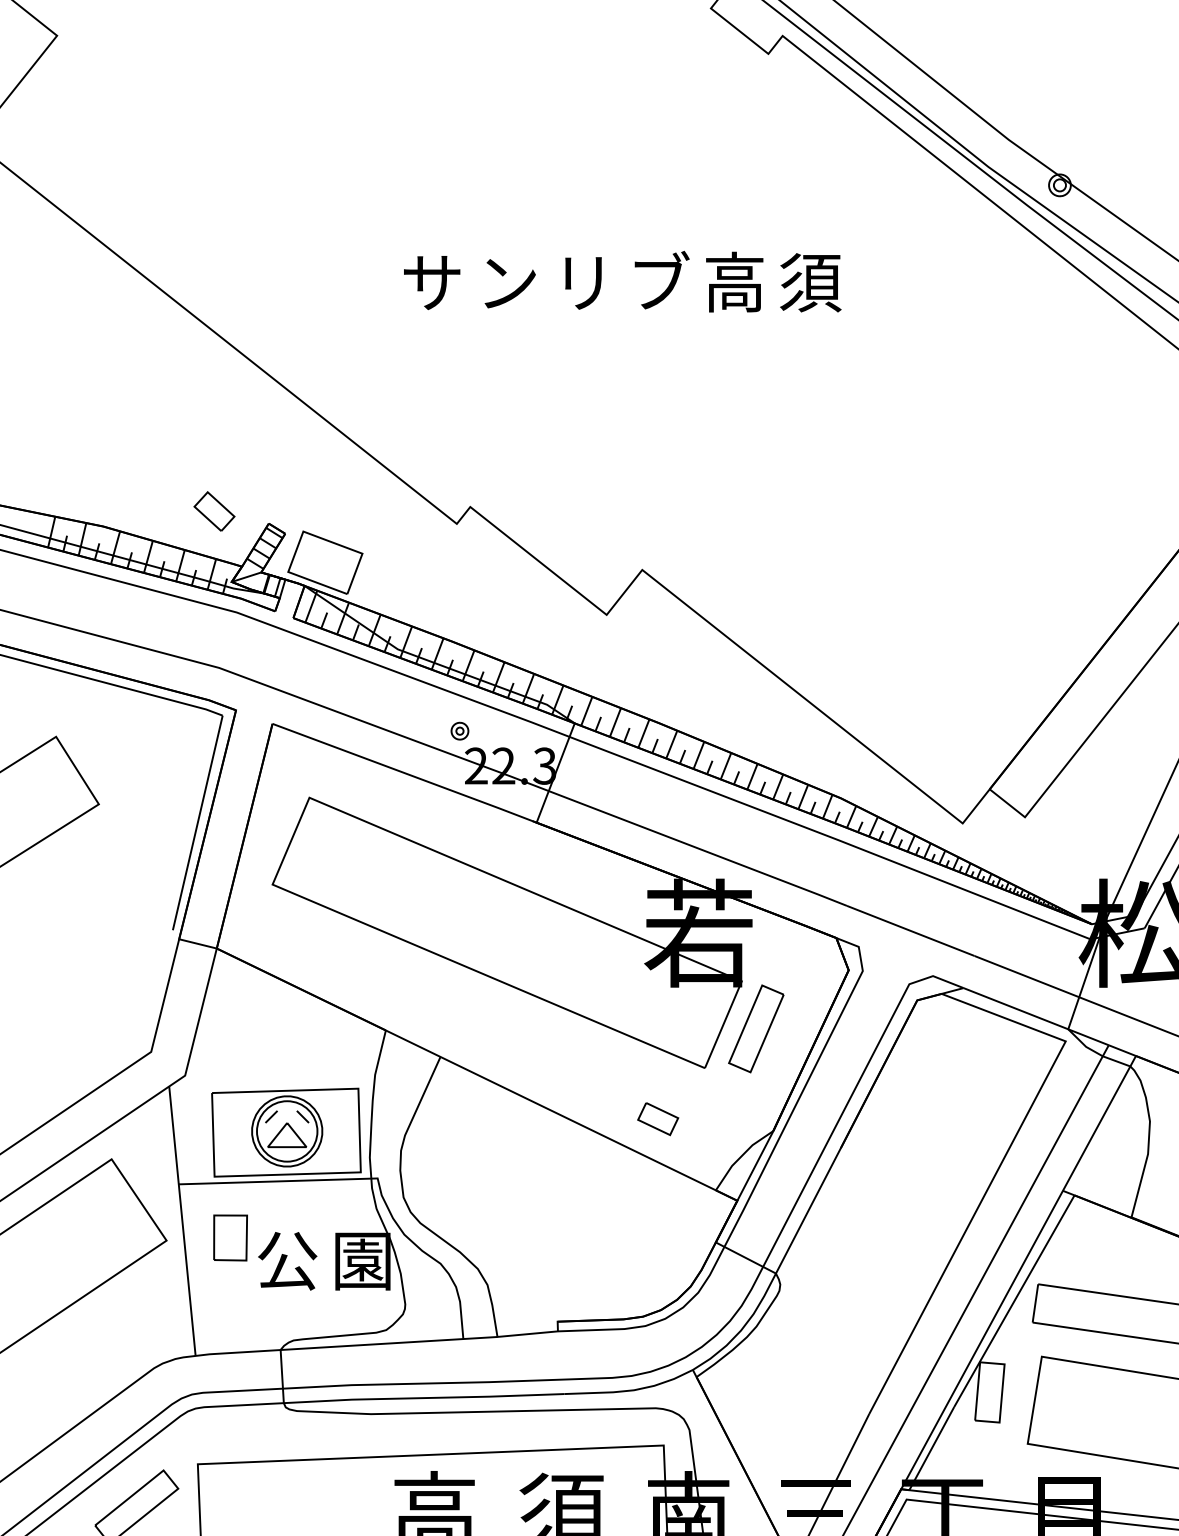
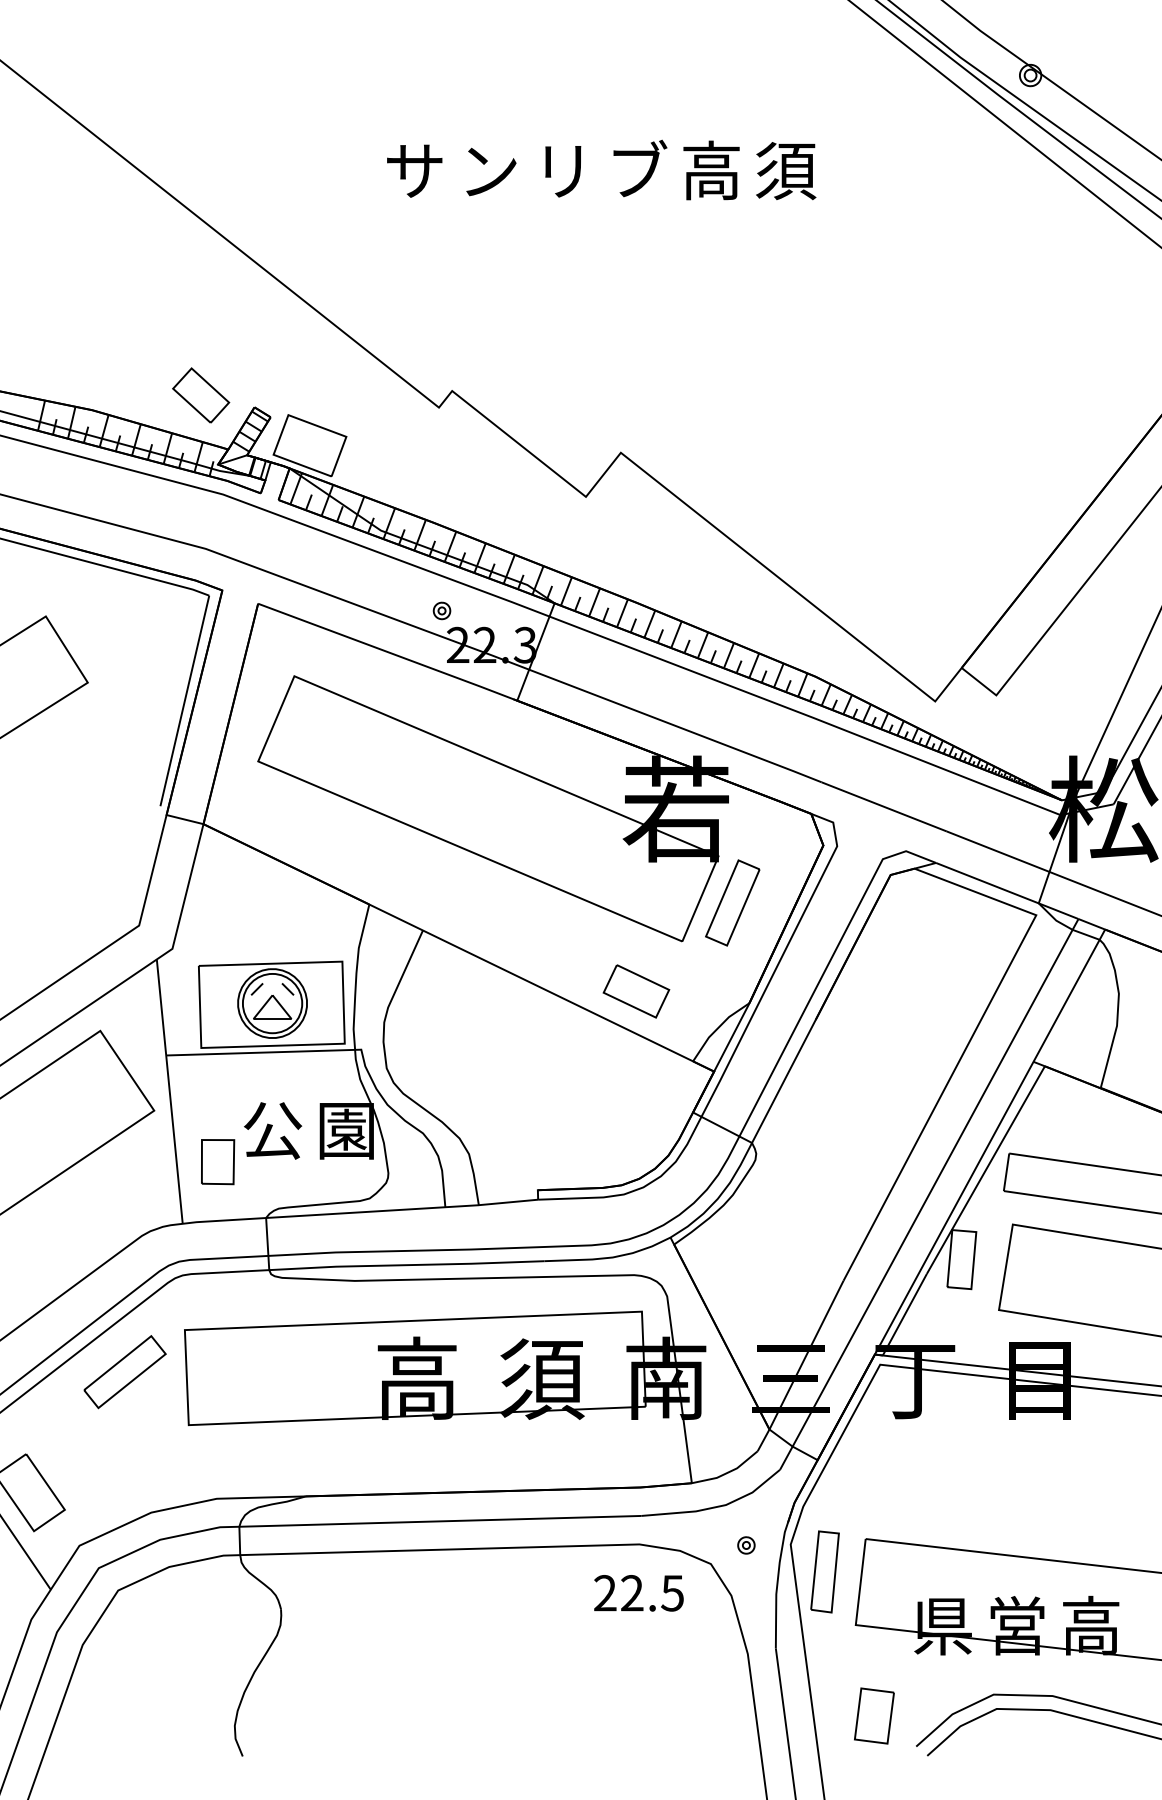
part: (214, 511) -> (201, 395), size x1.43
part: (658, 1119) -> (636, 991), size x1.67
part: (231, 1238) -> (218, 1162), moved

